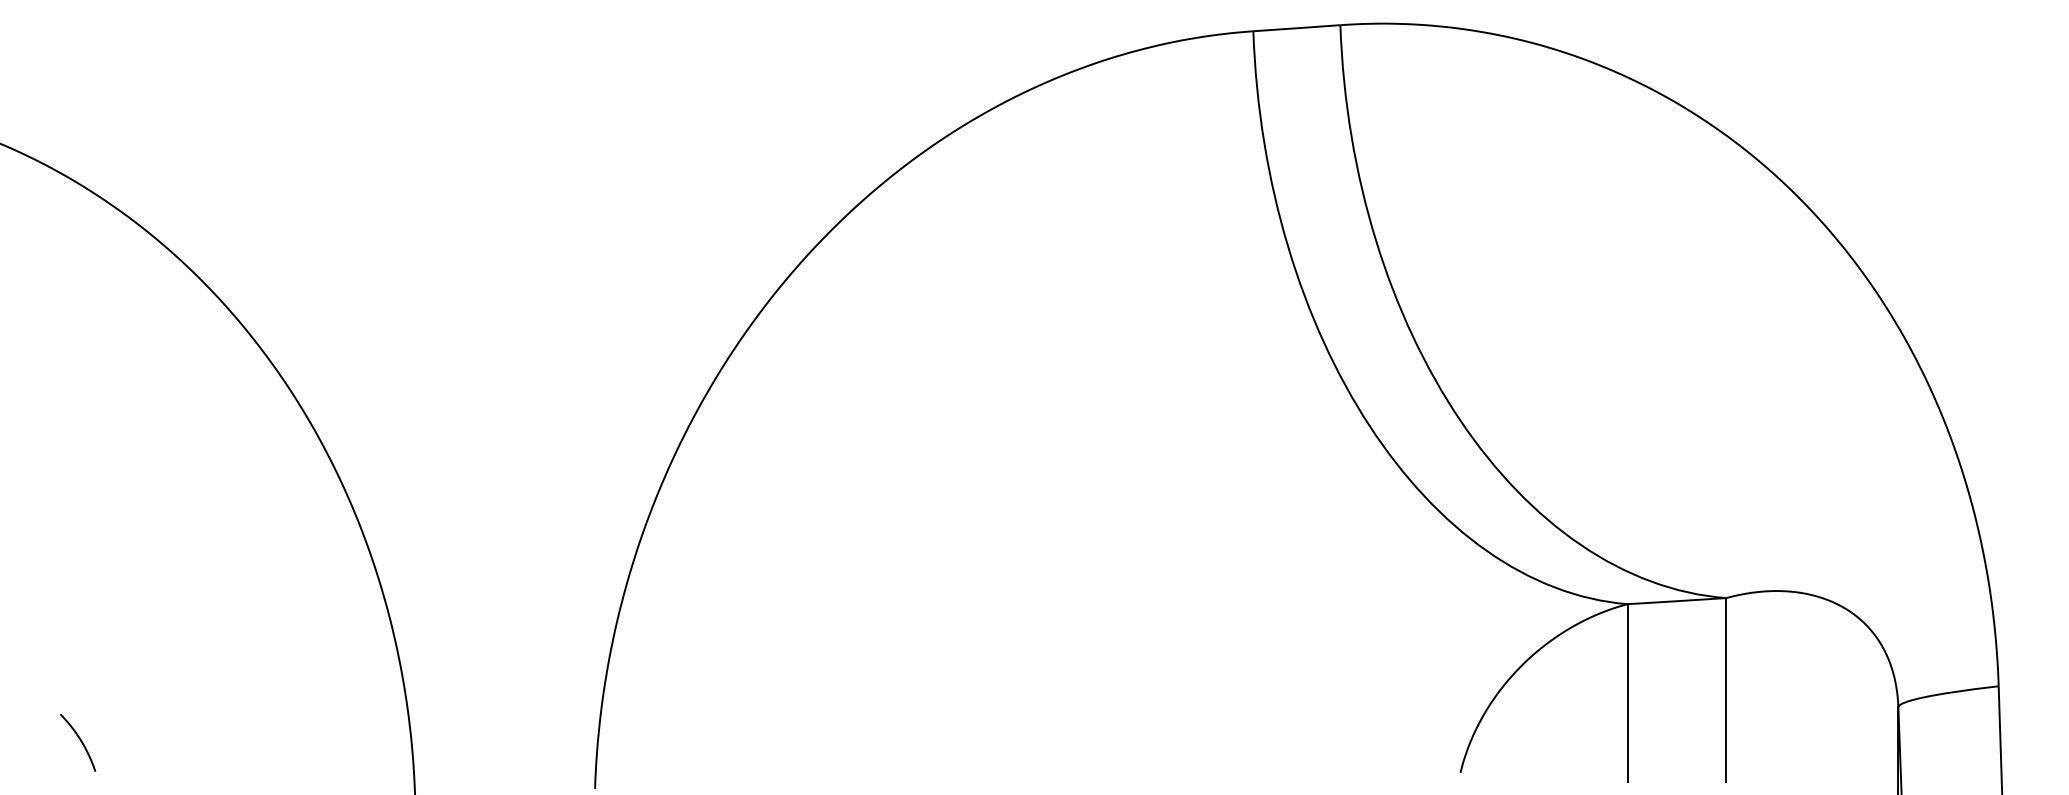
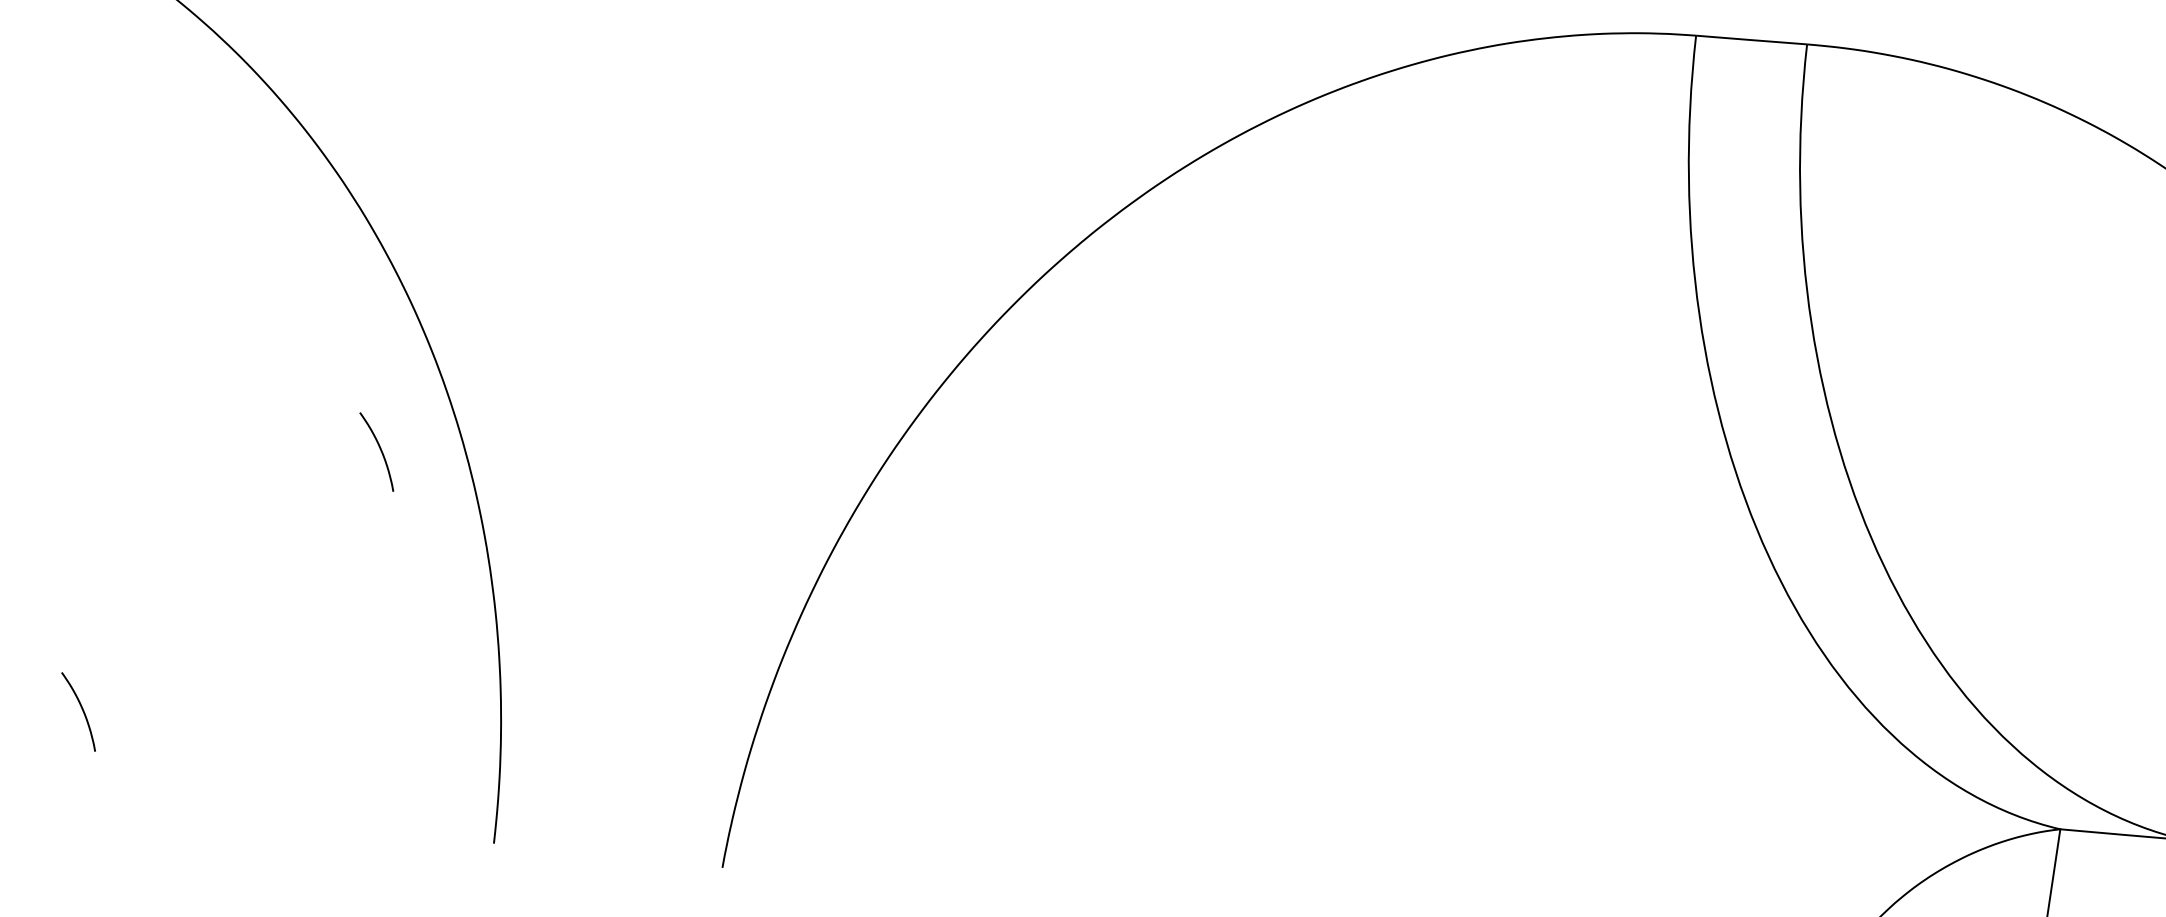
curve: (280, 504) -> (379, 449), added

